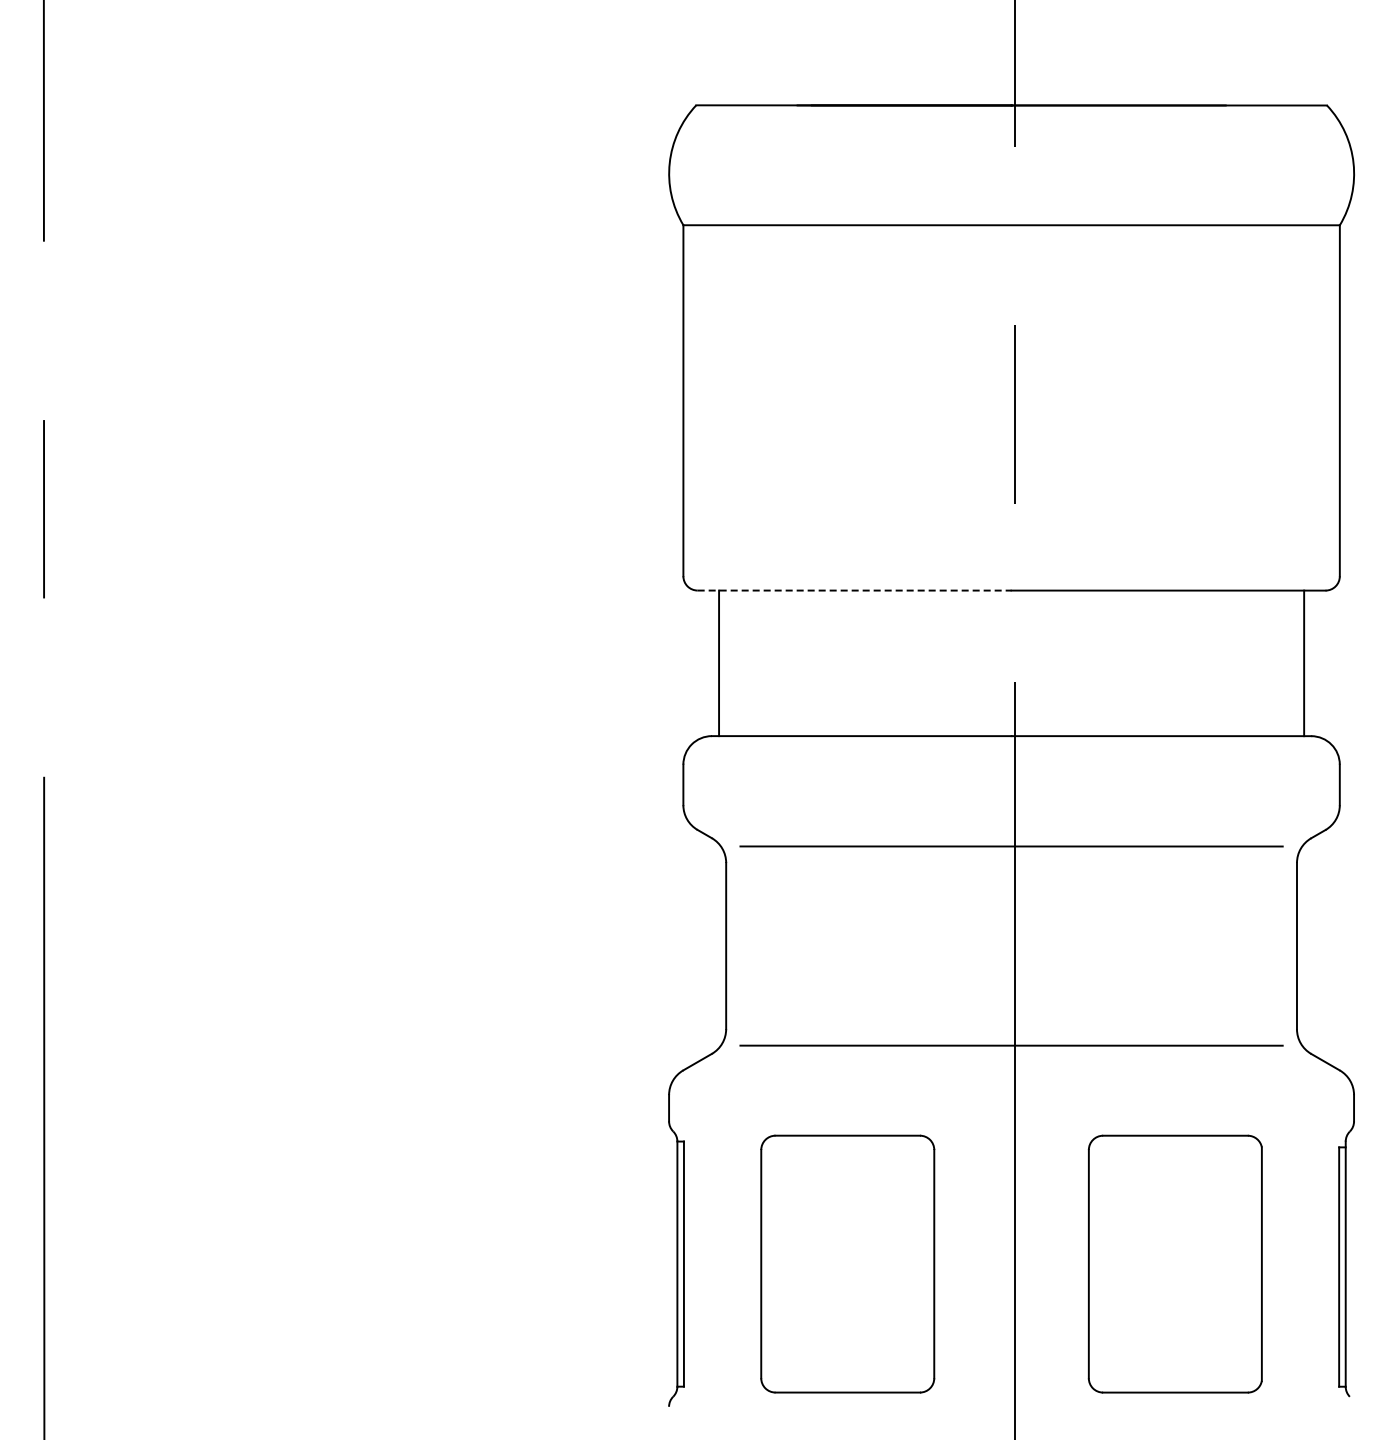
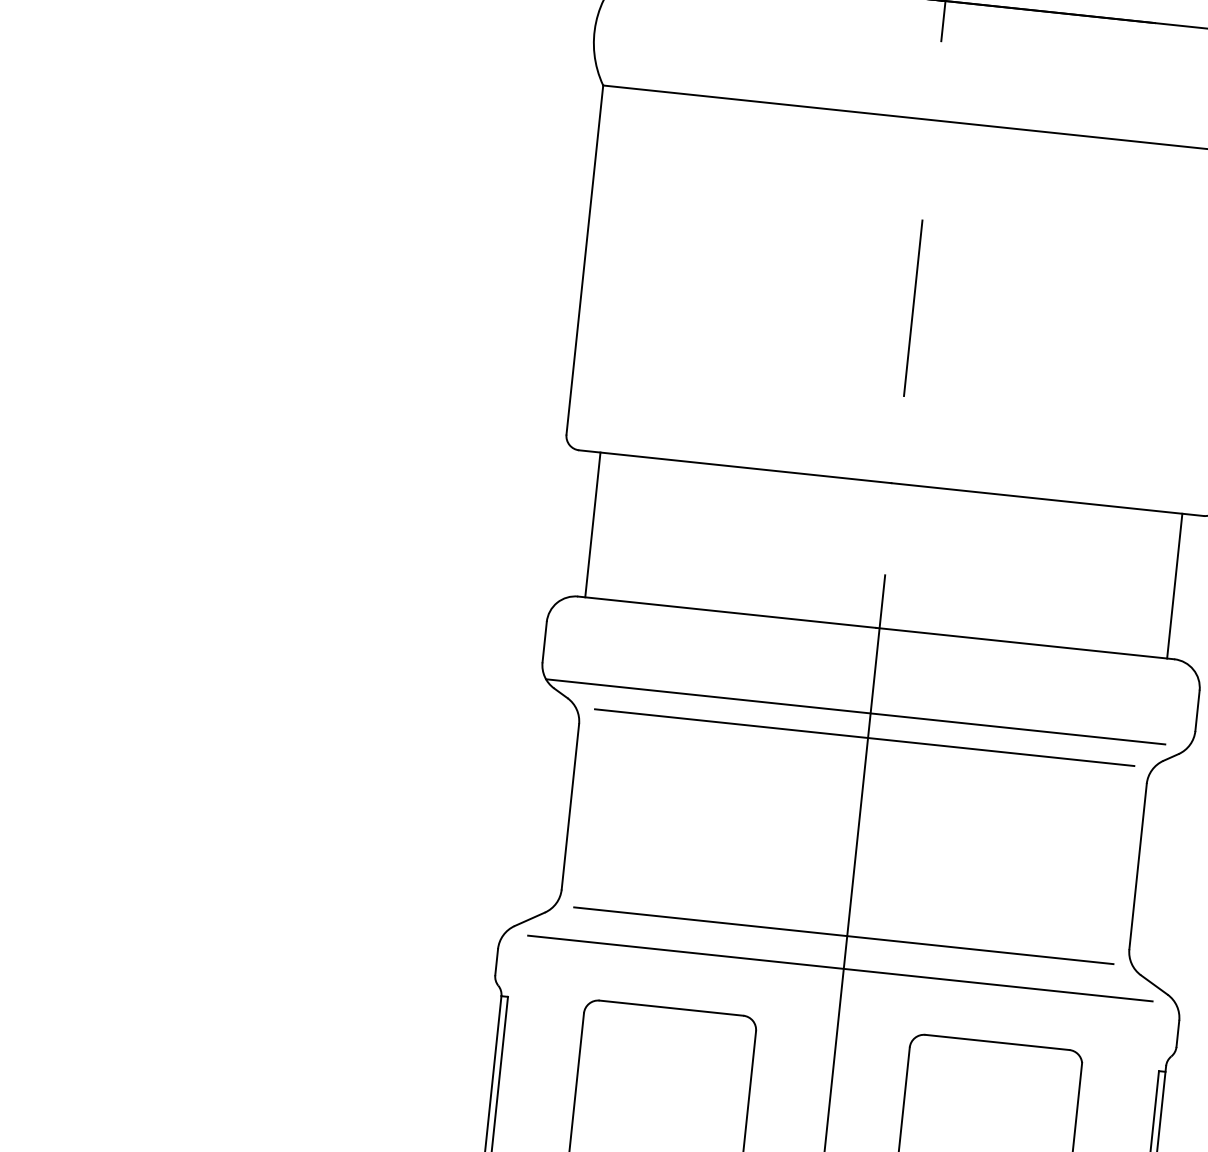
line: (854, 590) -> (735, 466), dashed -> solid
line: (999, 821) -> (855, 711), added
line: (1011, 1078) -> (840, 968), added

